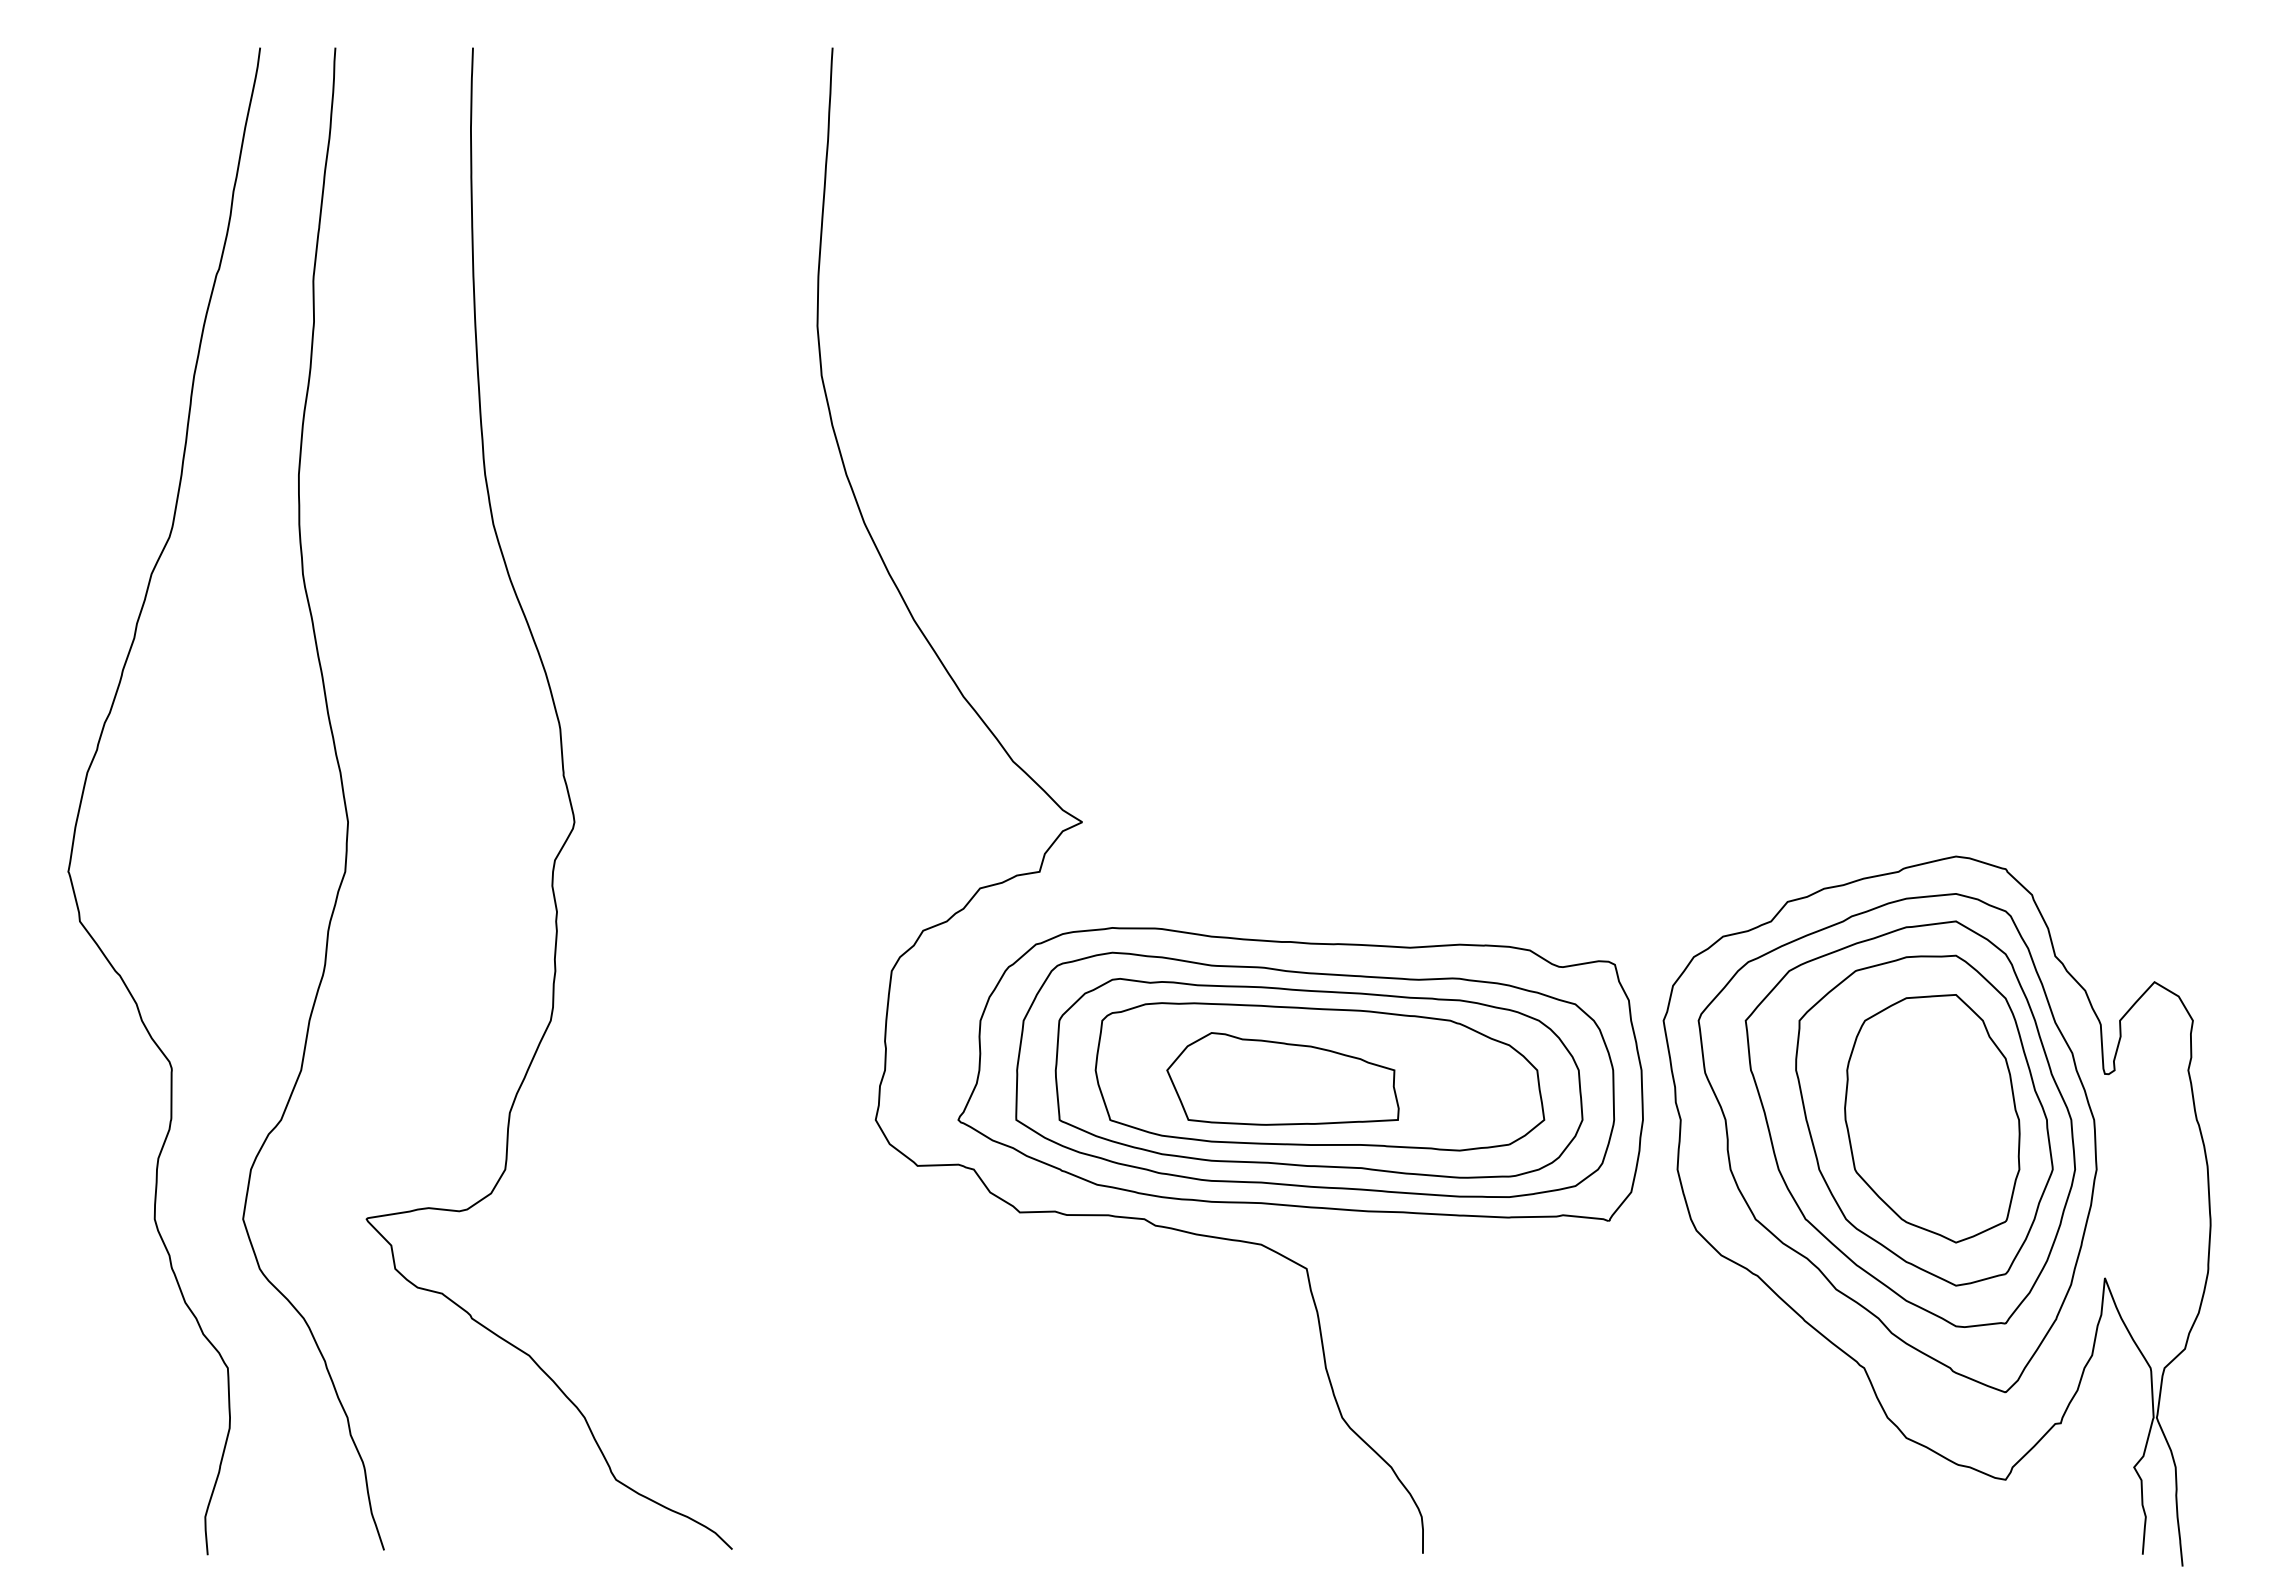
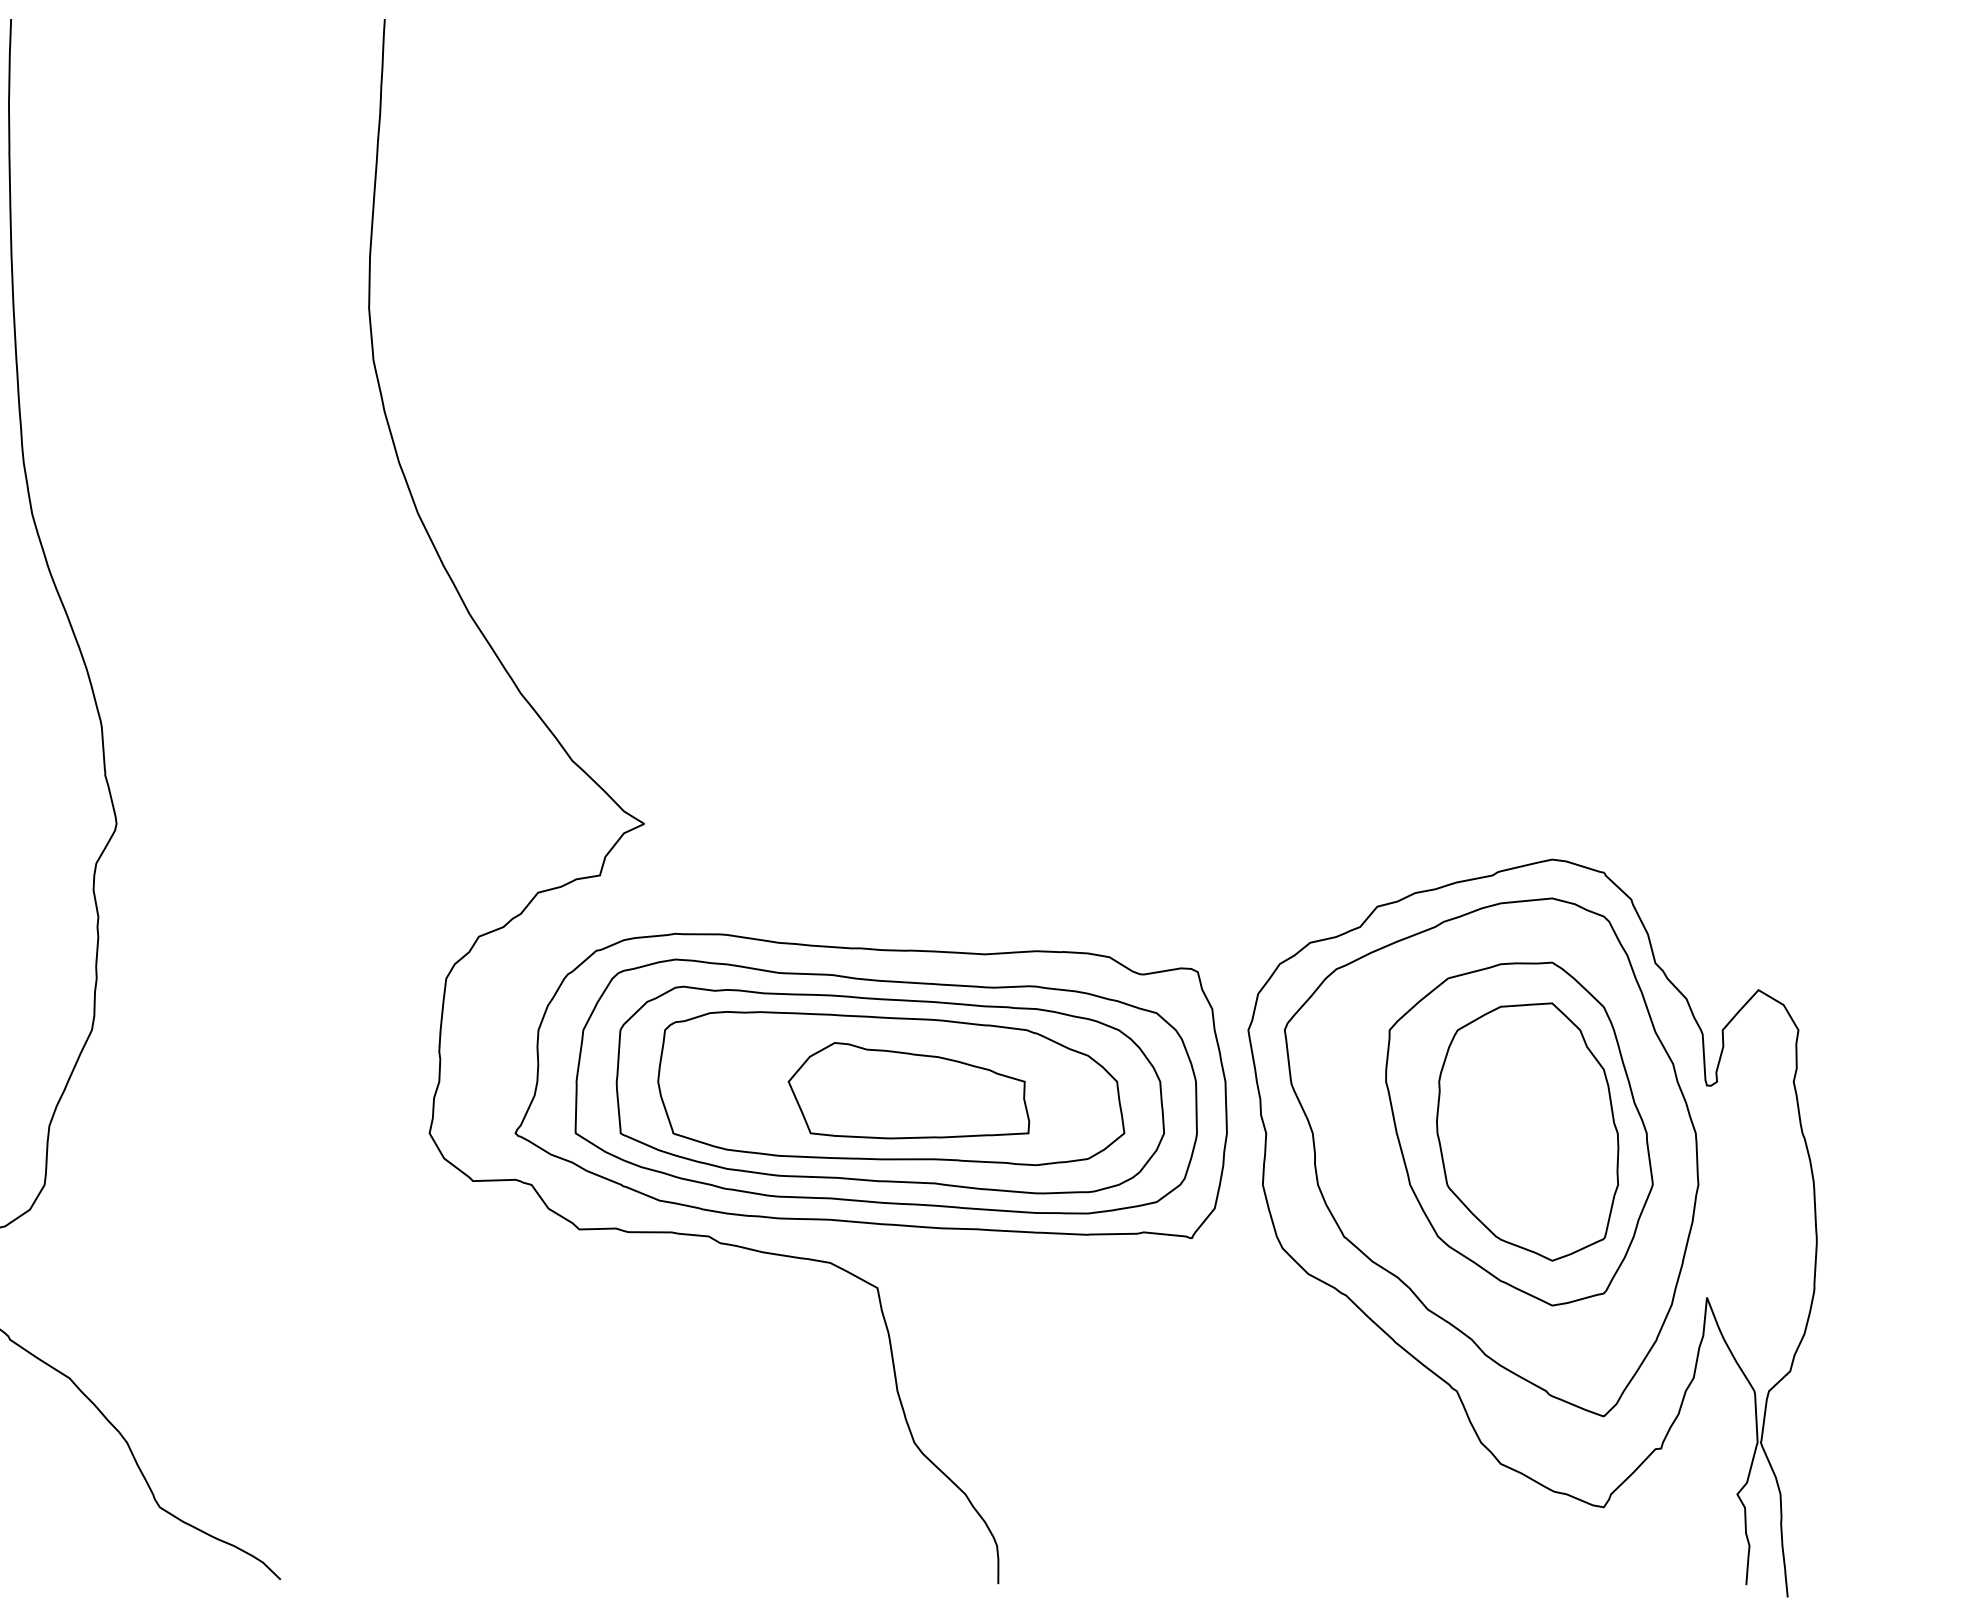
part: (1282, 1078) -> (908, 1090), moved
part: (1909, 1123) -> (1503, 1137), removed

